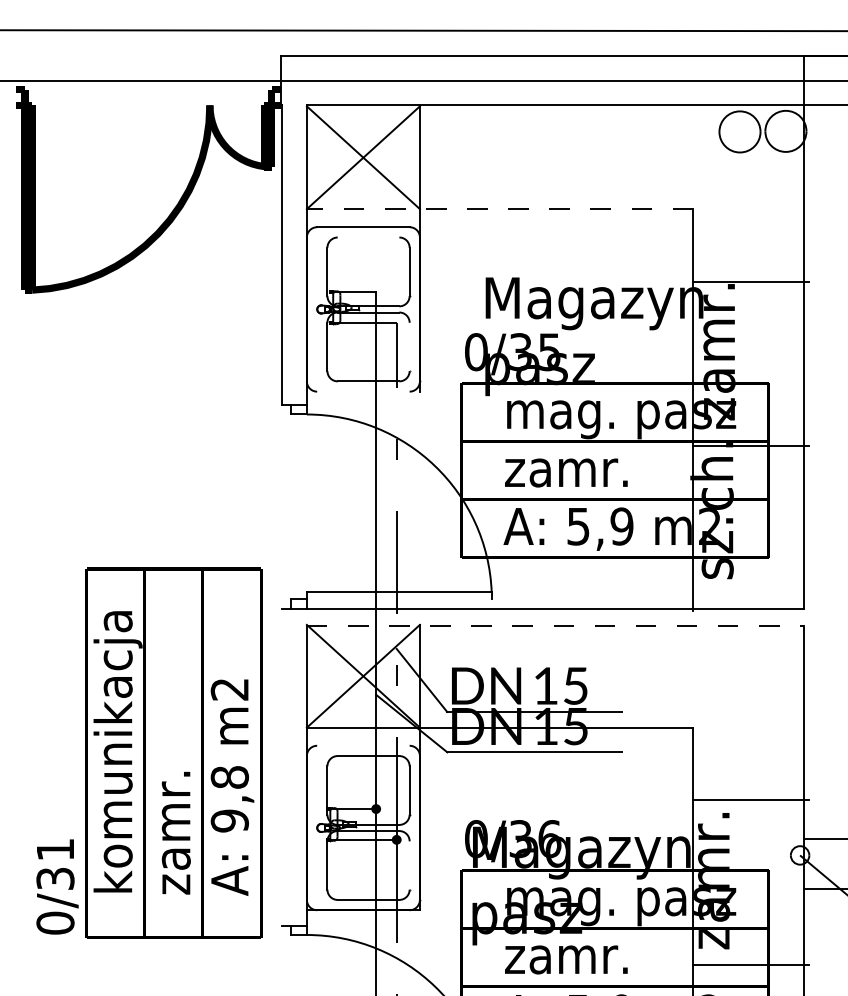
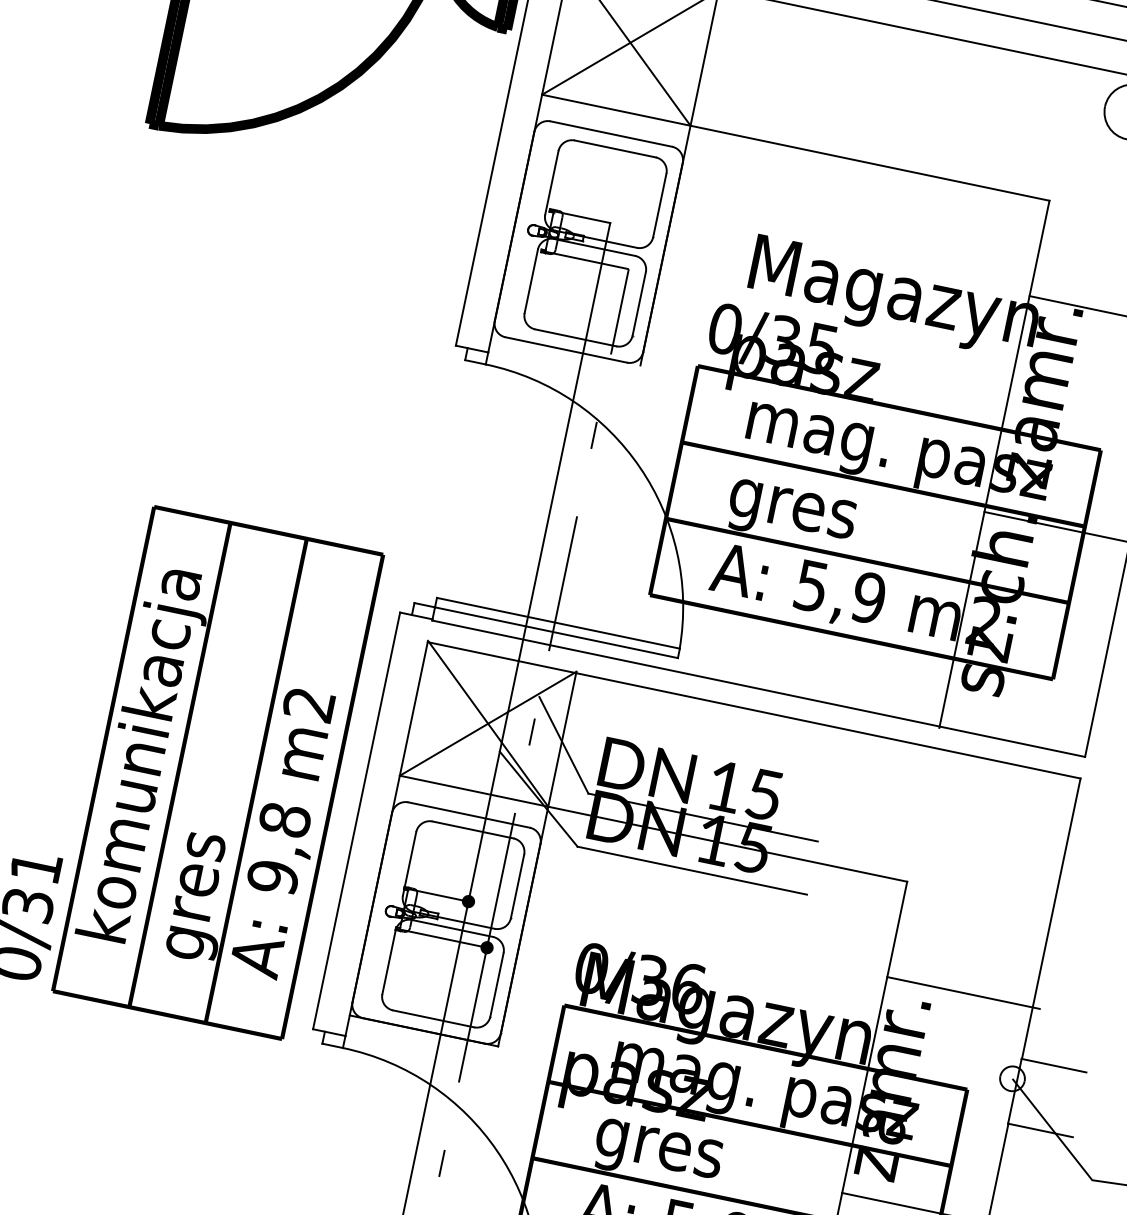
line: (499, 209) -> (794, 148), dashed -> solid
line: (368, 237) -> (615, 148), added
line: (409, 346) -> (639, 303), added
line: (363, 391) -> (566, 349), added
text: (566, 477) -> (809, 518), zamr. -> gres
line: (398, 599) -> (555, 632), added
line: (555, 625) -> (754, 709), dashed -> solid
line: (363, 745) -> (469, 814), added
line: (282, 766) -> (357, 820), added
text: (180, 832) -> (205, 878), zamr. -> gres
line: (409, 865) -> (496, 984), added
text: (566, 964) -> (675, 1157), zamr. -> gres

